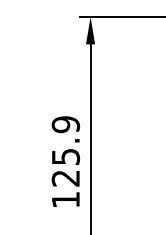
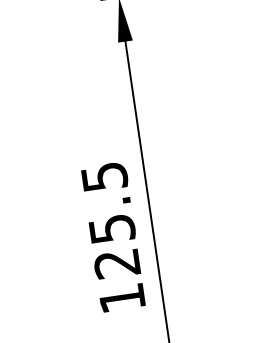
text: (65, 124) -> (103, 176), 125.9 -> 125.5

